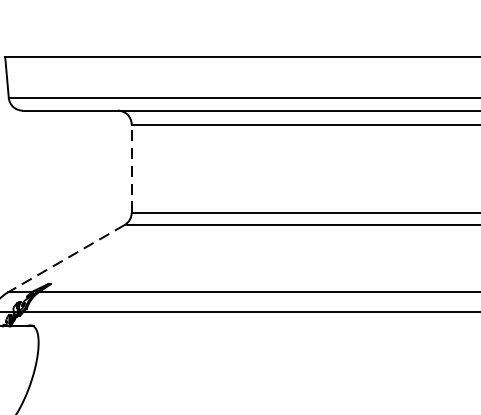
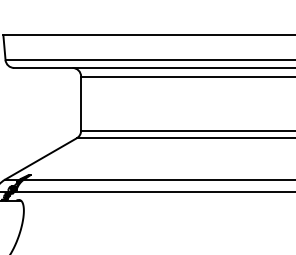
line: (132, 168) -> (81, 103), dashed -> solid
line: (65, 259) -> (40, 159), dashed -> solid

